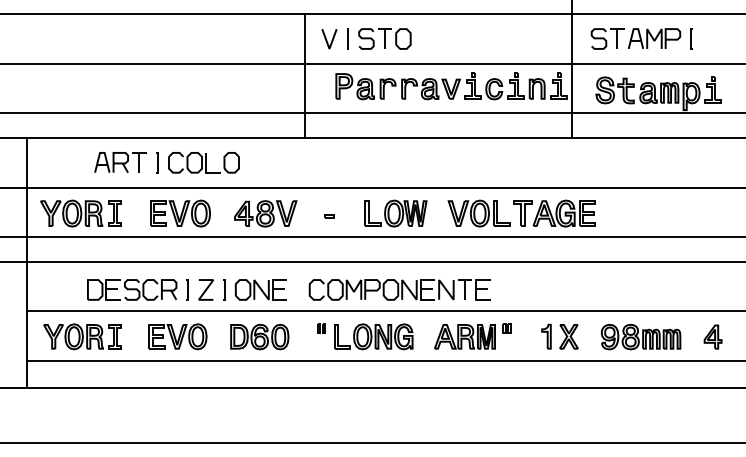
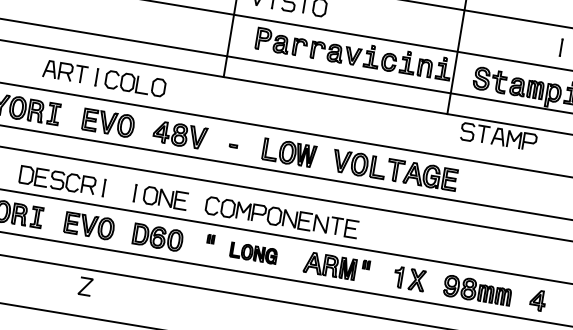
part: (635, 38) -> (498, 136), moved
line: (205, 289) -> (85, 286), moved
part: (373, 336) -> (253, 252), size x0.7

